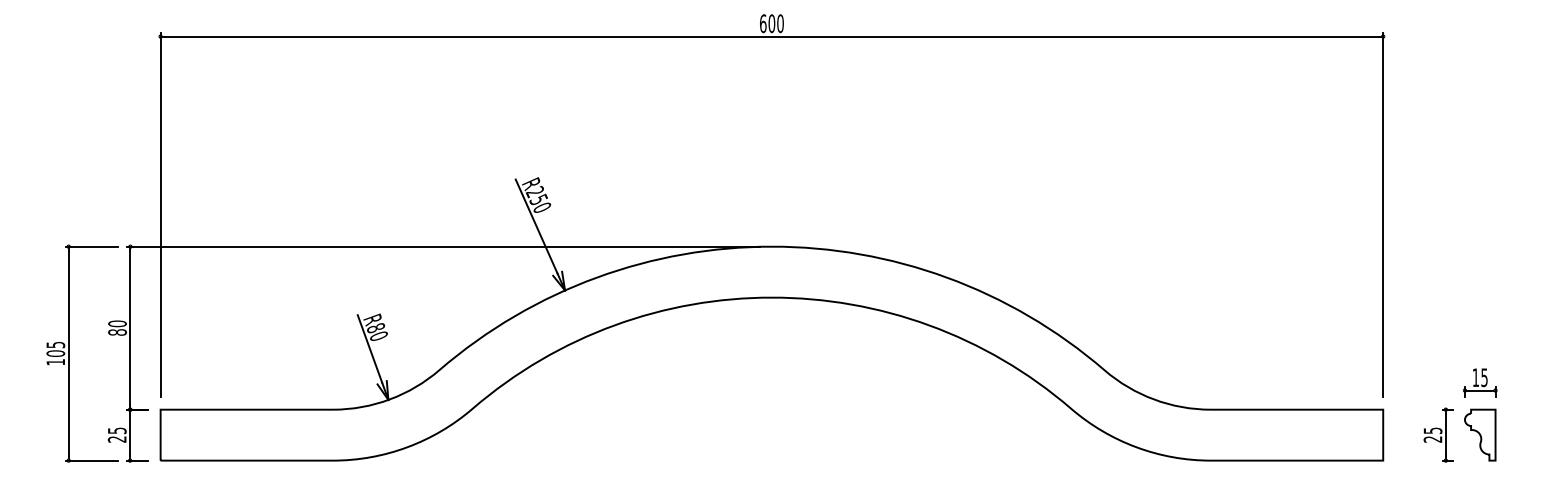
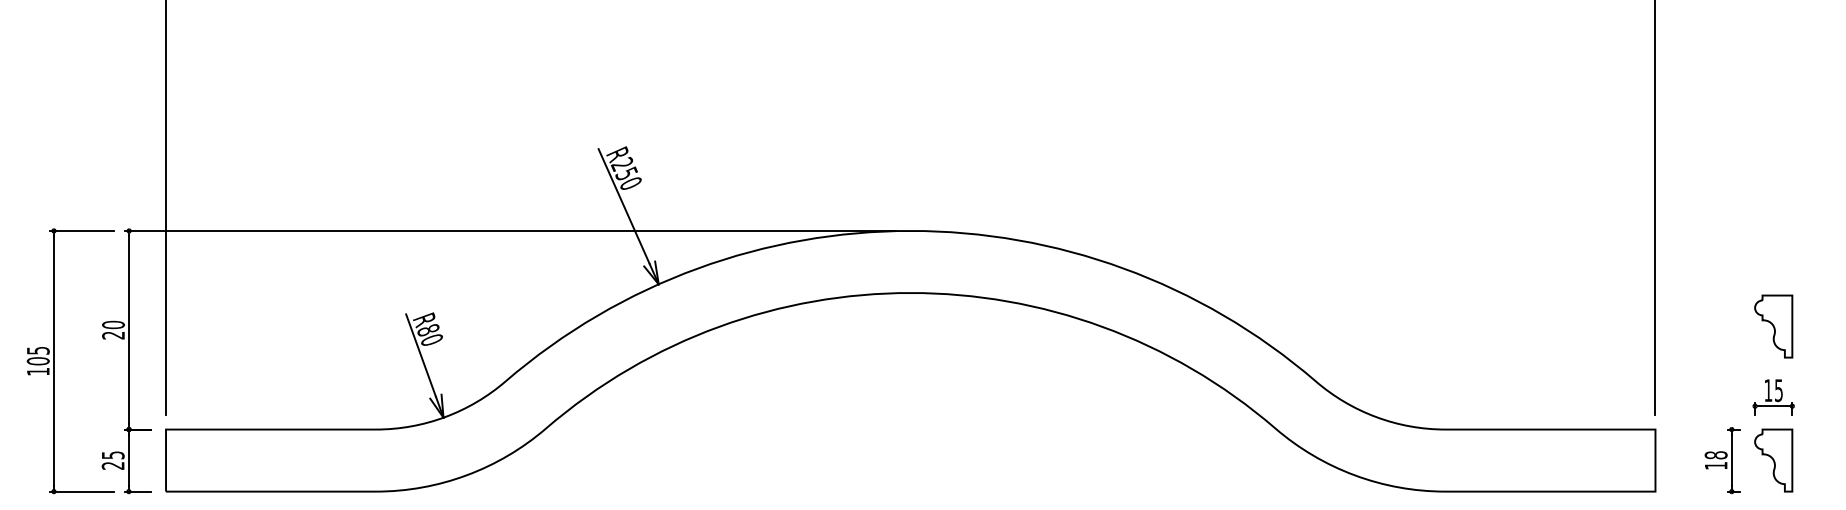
part: (1480, 324) -> (1774, 325), added
text: (117, 332) -> (113, 335), 80 -> 20
text: (1432, 434) -> (1715, 459), 25 -> 18

